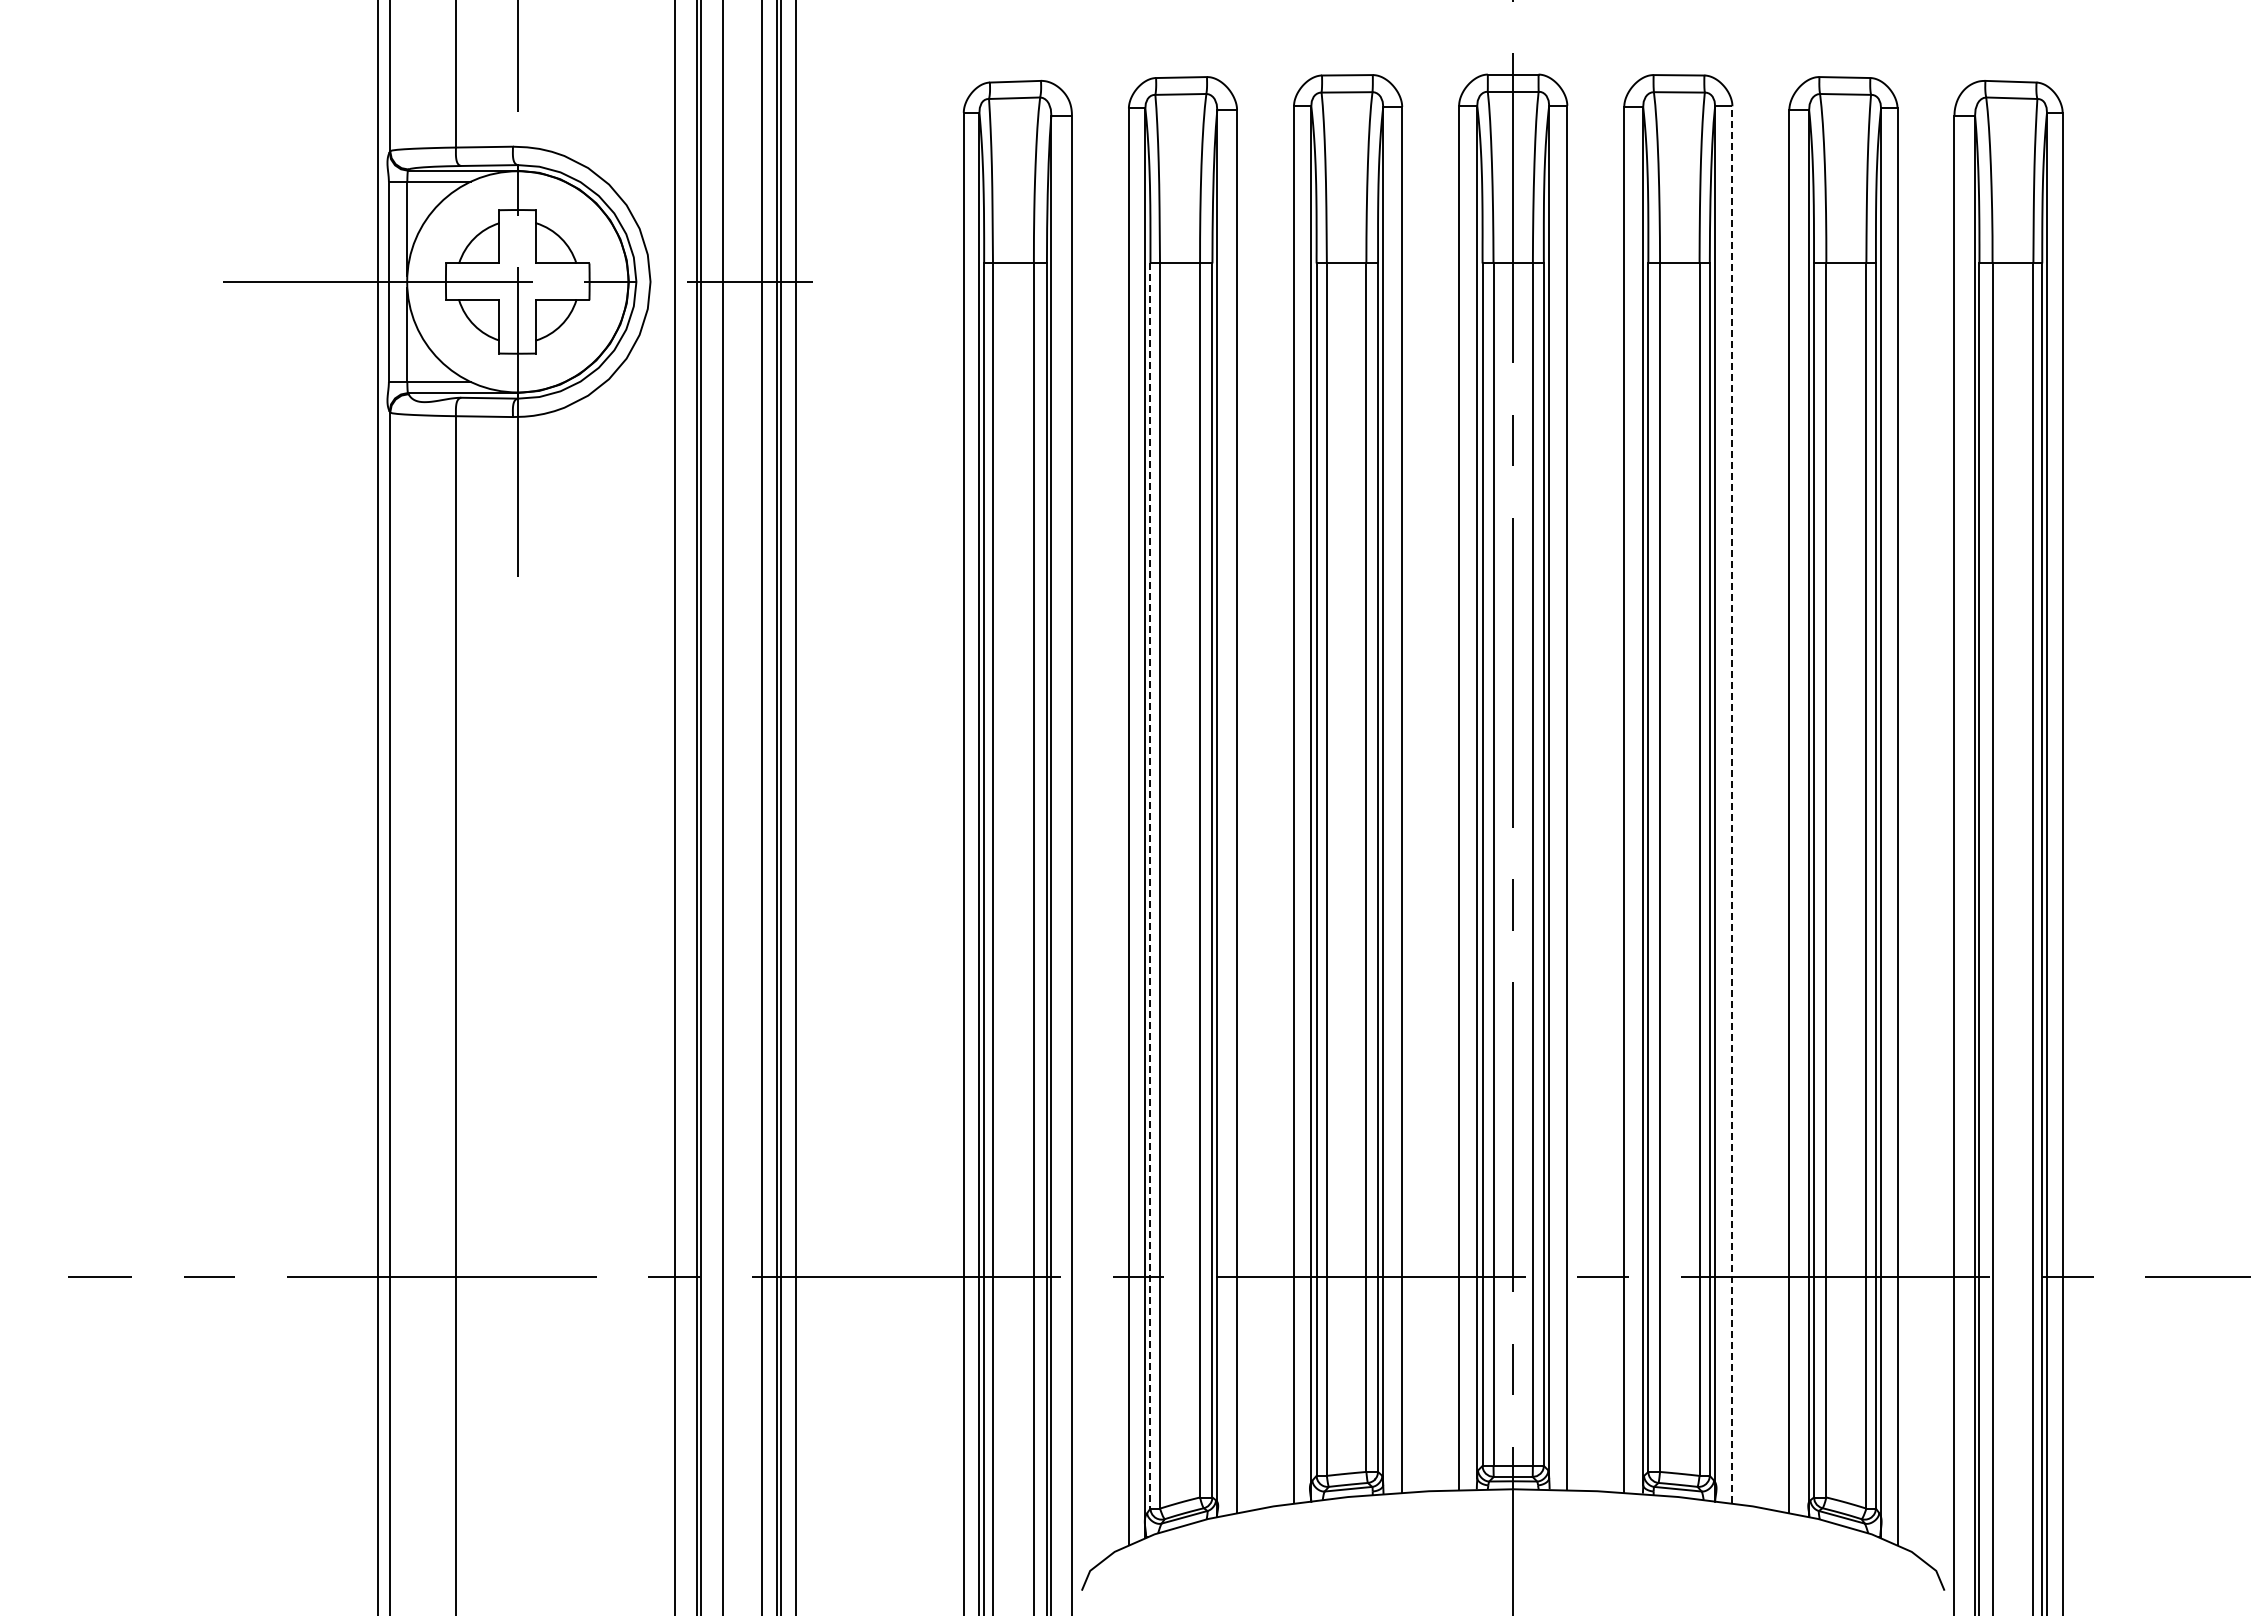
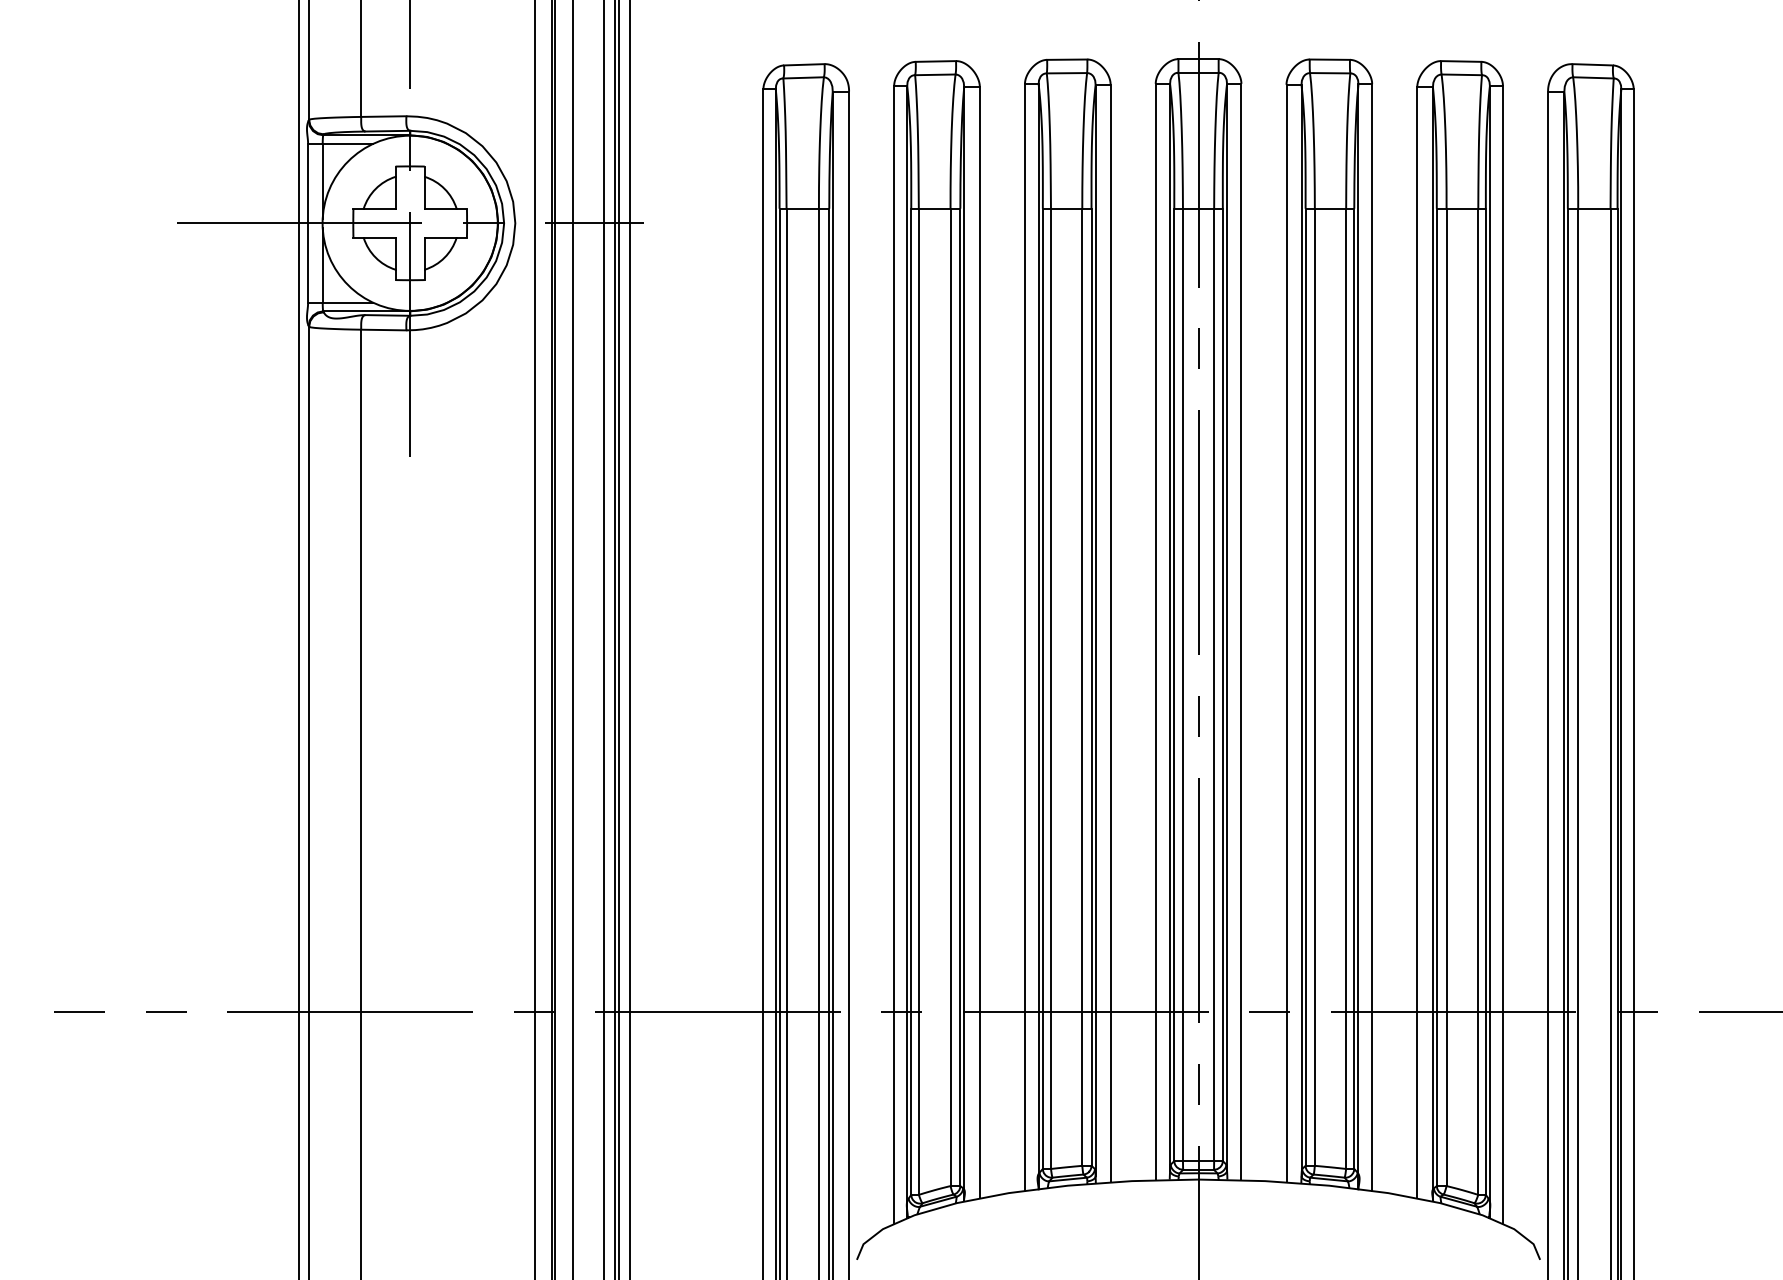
line: (1732, 804) -> (1372, 637), dashed -> solid
line: (1150, 886) -> (911, 702), dashed -> solid

